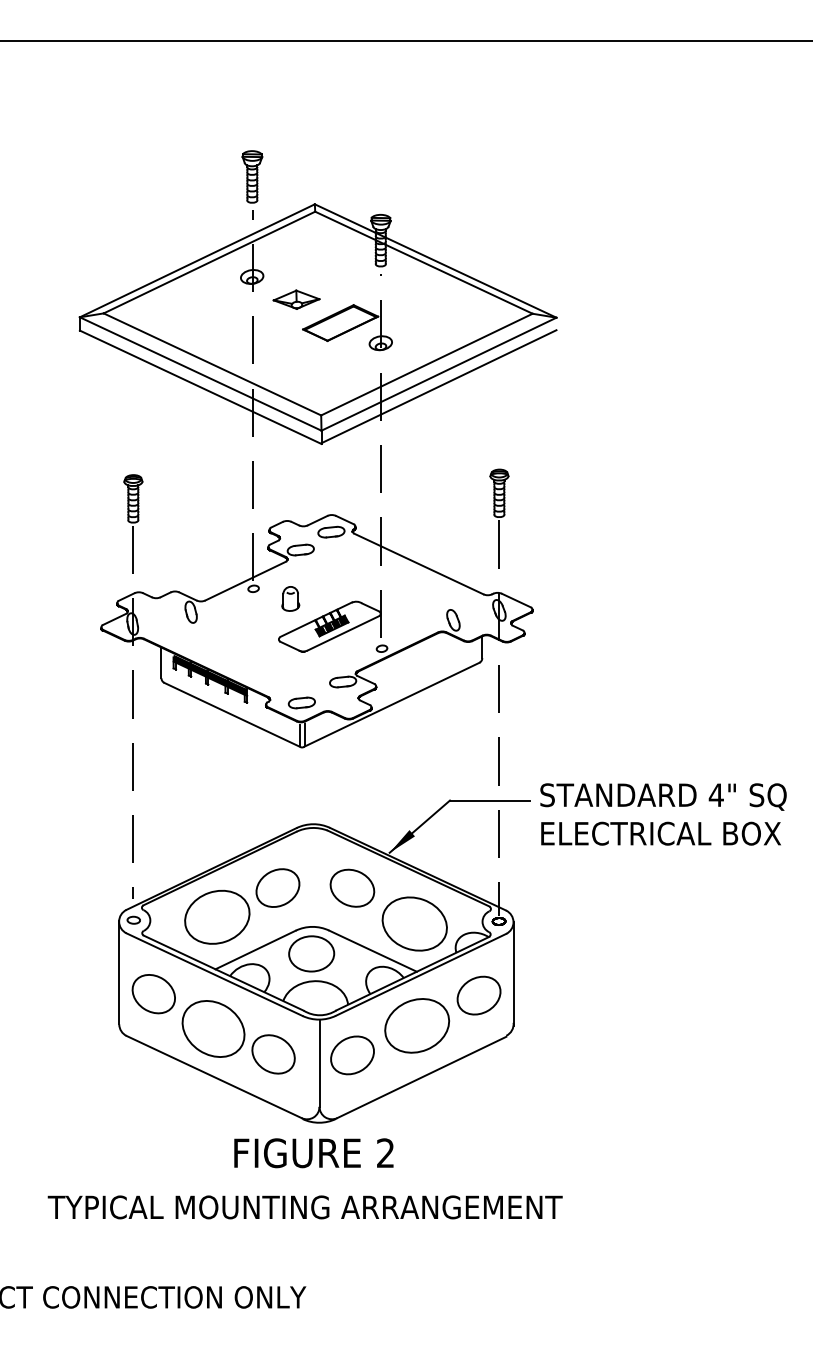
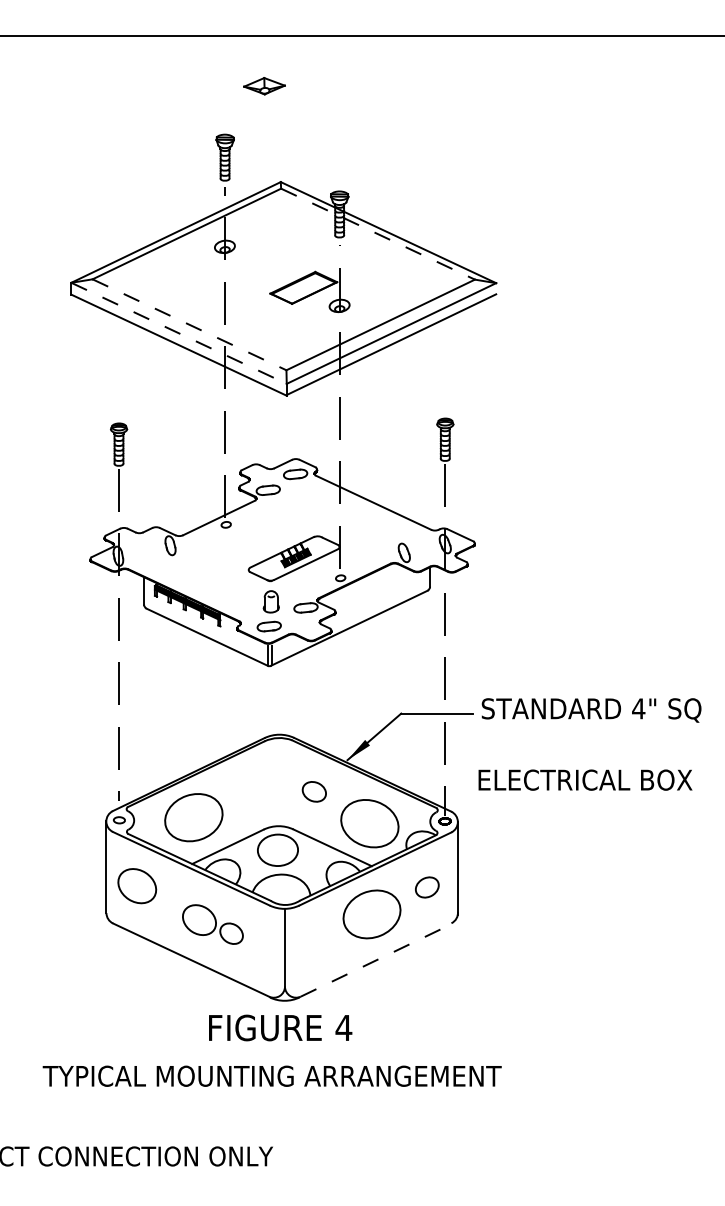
line: (424, 263) -> (378, 234), solid -> dashed
part: (296, 300) -> (264, 86), moved
line: (212, 365) -> (189, 325), solid -> dashed
line: (201, 374) -> (179, 333), solid -> dashed
part: (289, 598) -> (270, 601), moved
text: (661, 832) -> (585, 779), moved
part: (277, 887) -> (247, 791), removed
part: (352, 887) -> (314, 791), size x0.6
part: (479, 995) -> (427, 887), size x0.6
part: (238, 1037) -> (212, 924), size x0.6
part: (352, 1055) -> (314, 940), removed
line: (422, 1077) -> (376, 960), solid -> dashed
text: (385, 1152) -> (343, 1027), 2 -> 4

